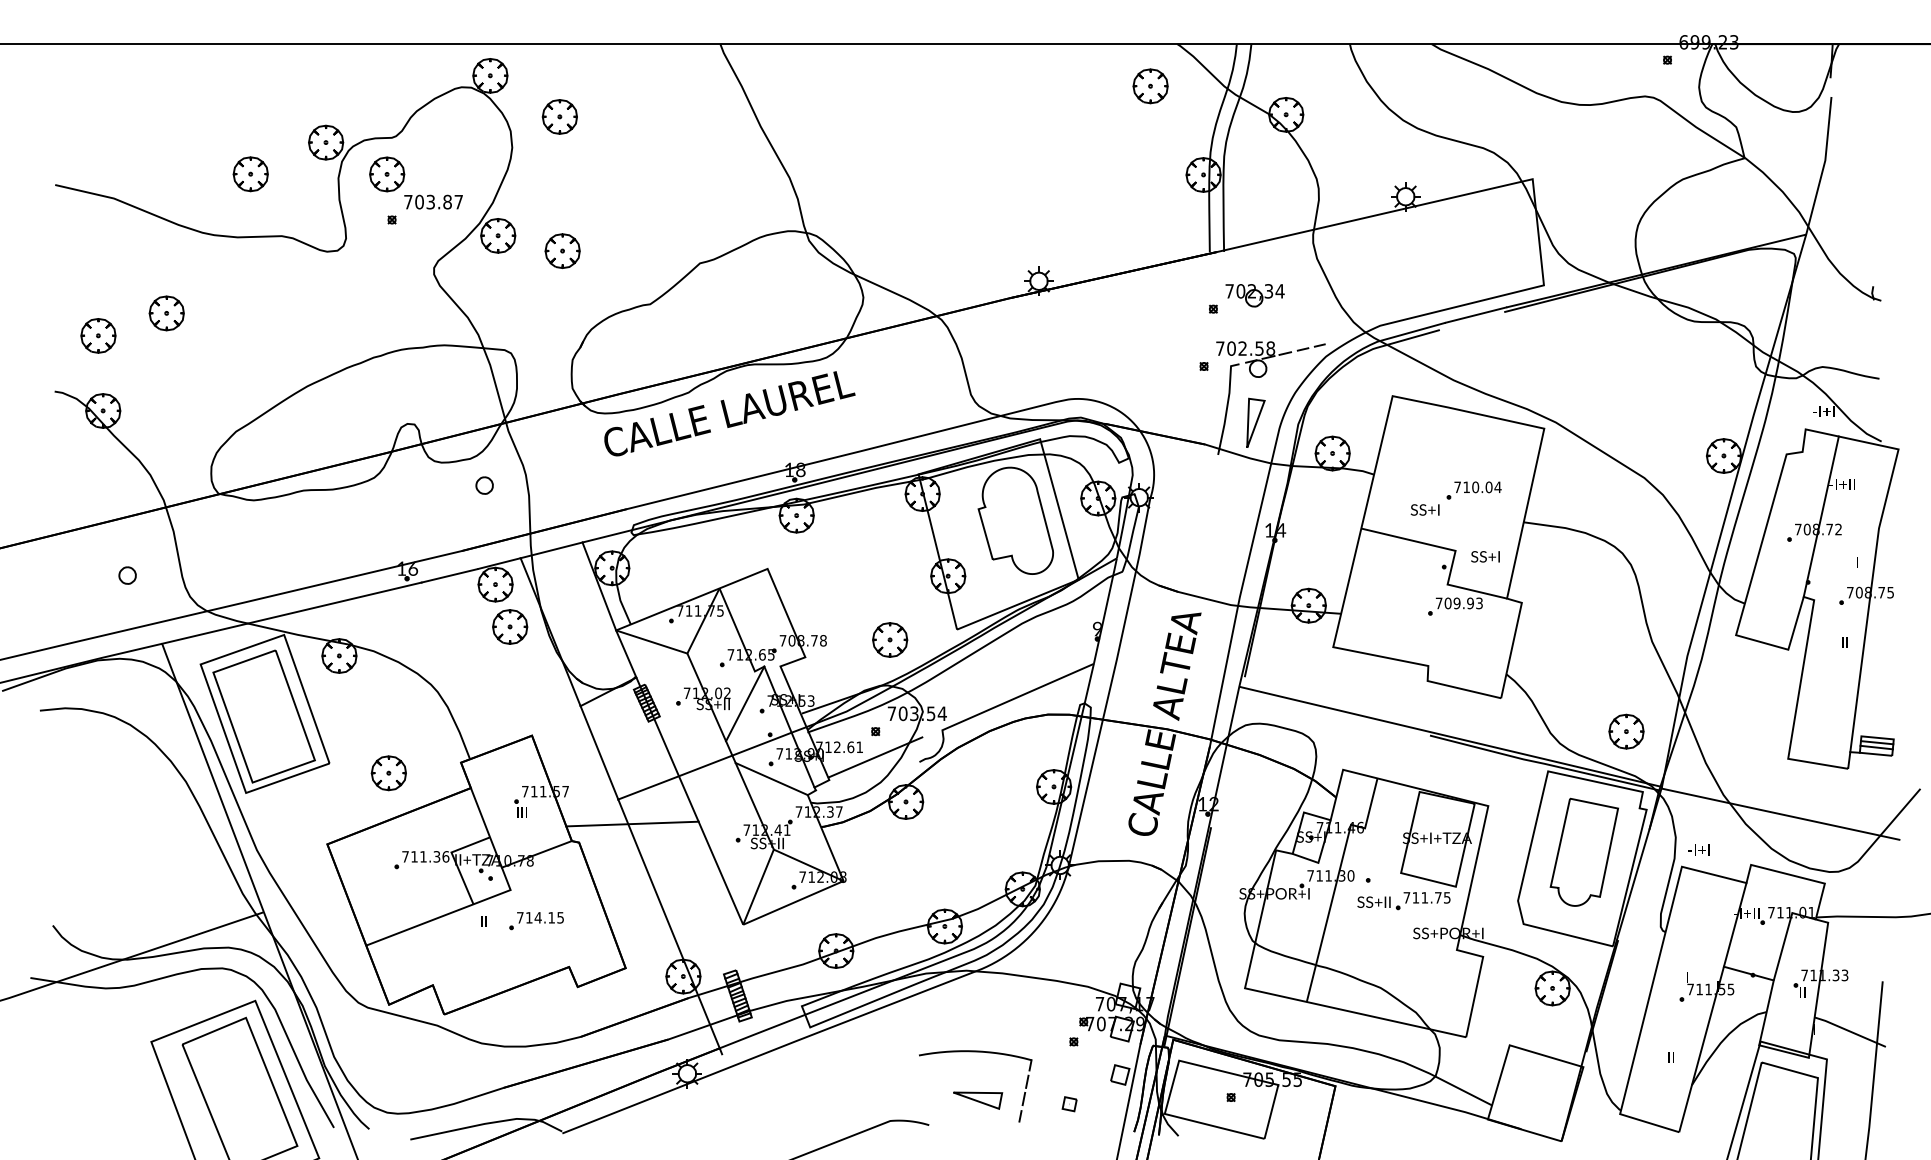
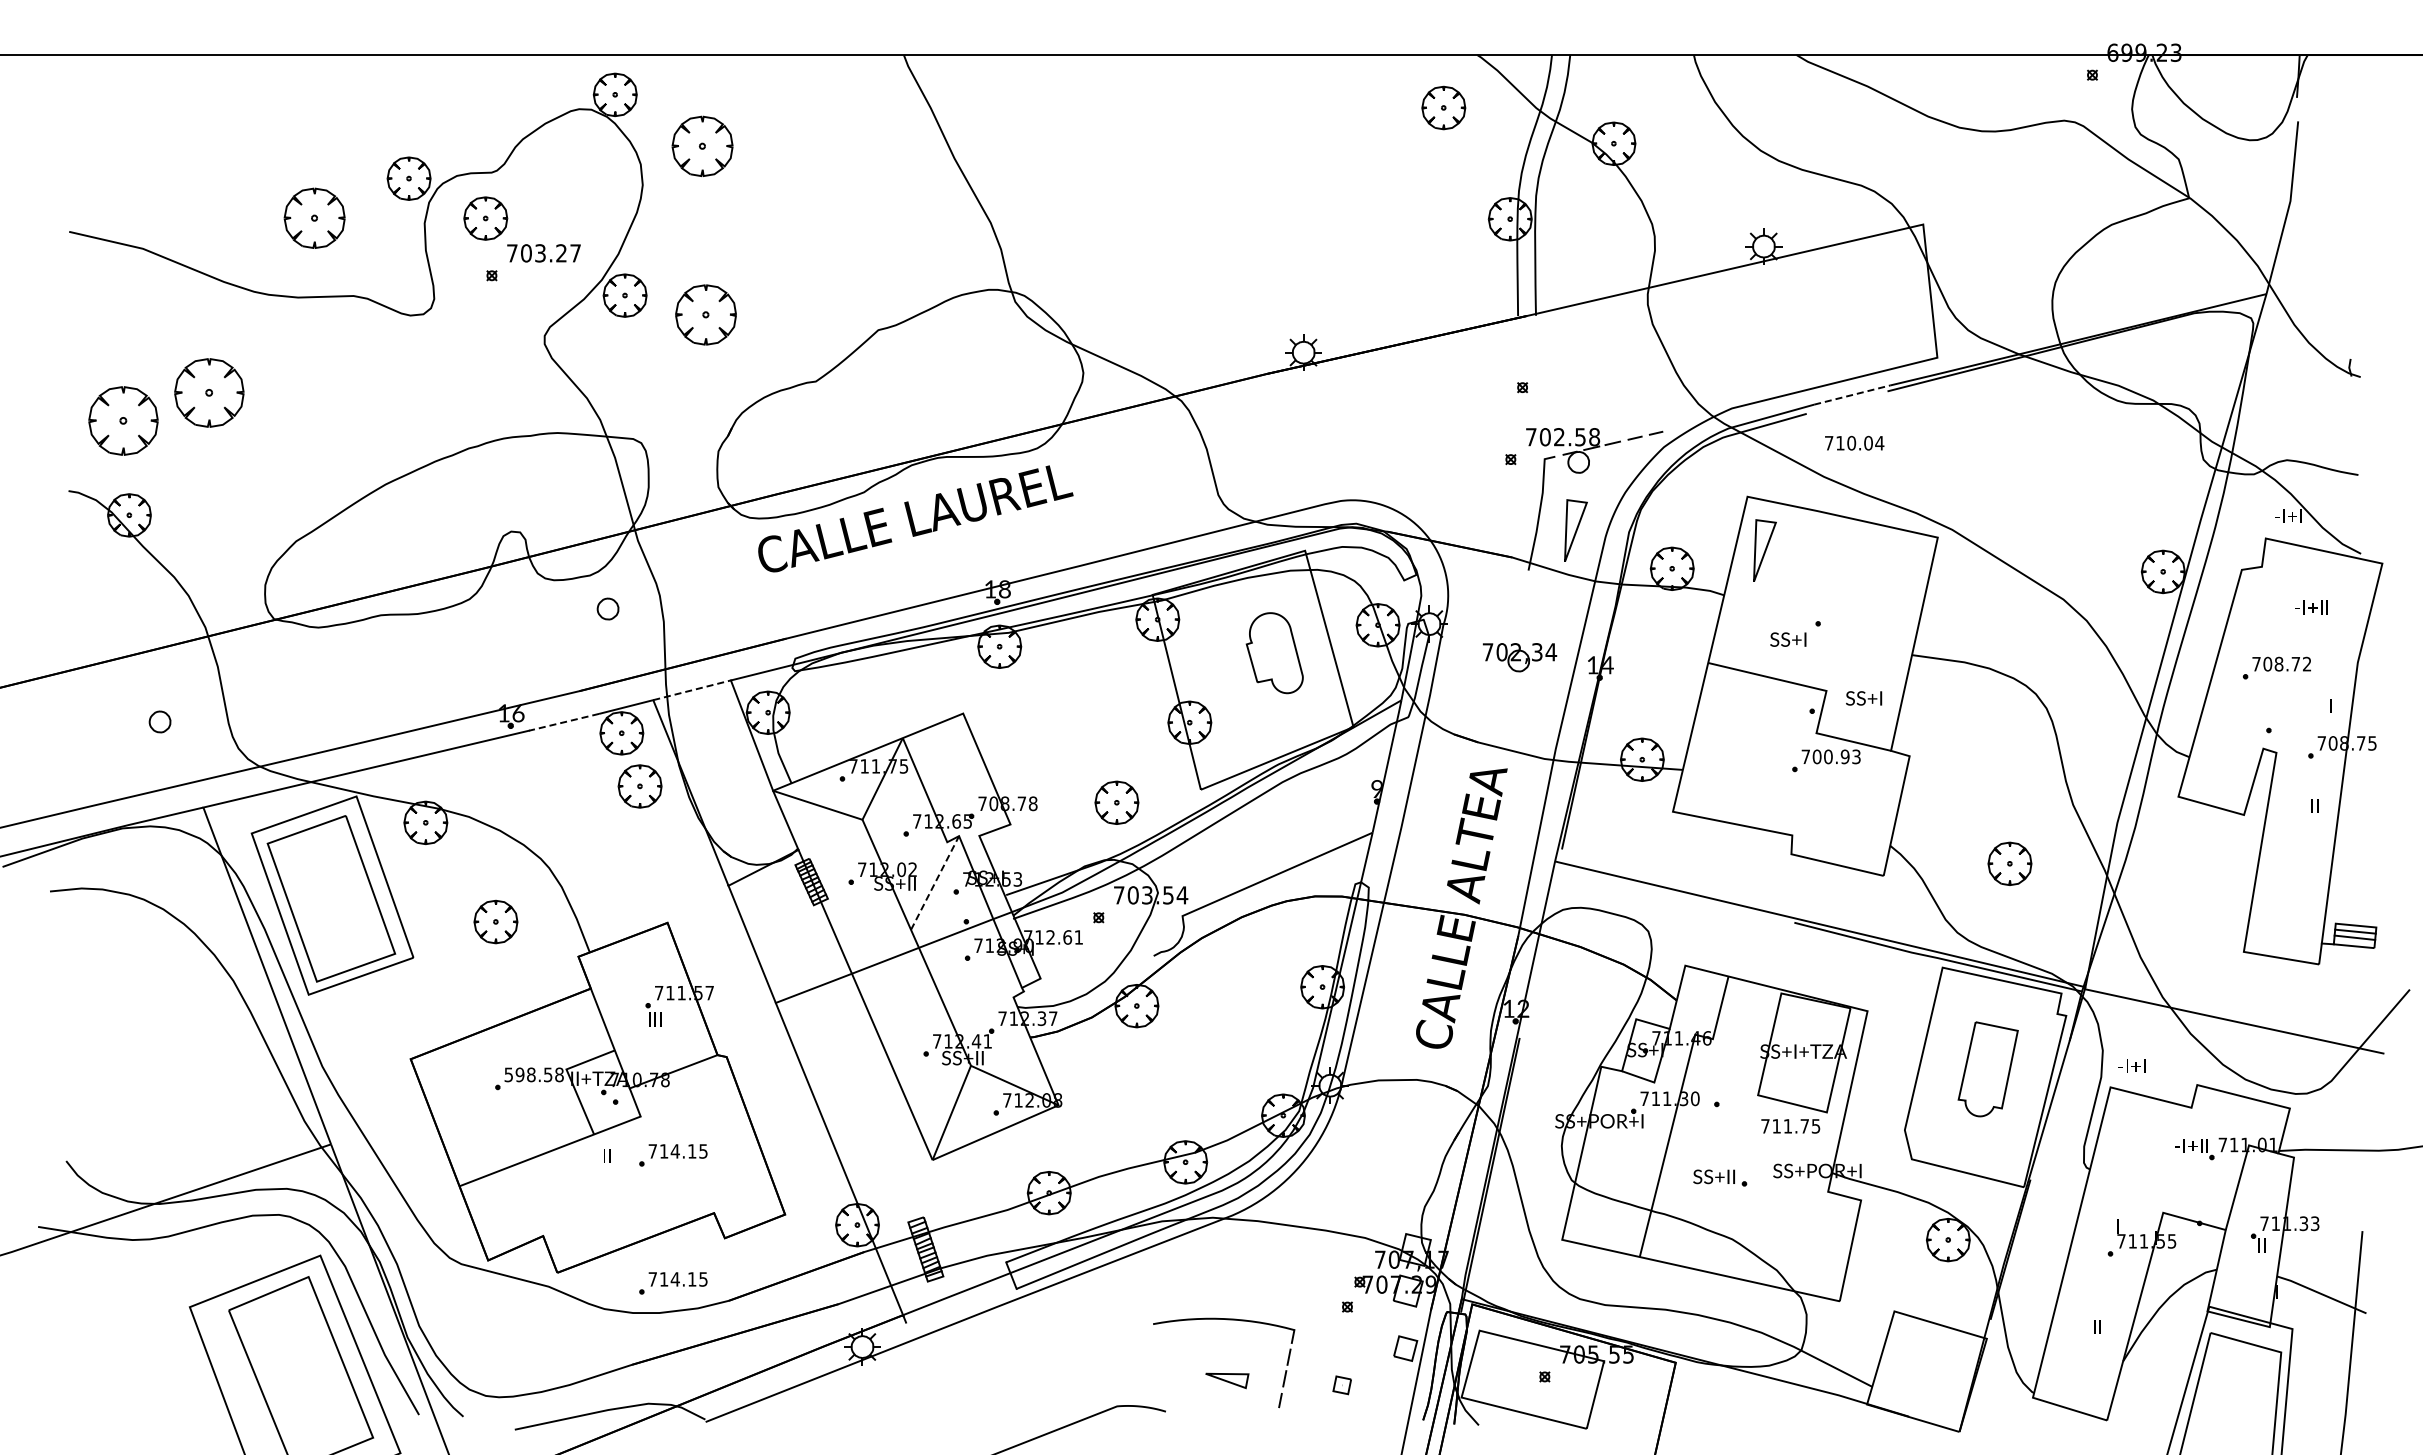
part: (559, 117) -> (702, 146), size x1.4
part: (250, 174) -> (314, 218), size x1.4
text: (447, 202) -> (561, 253), 703.87 -> 703.27
part: (562, 250) -> (705, 314), size x1.4
part: (1254, 295) -> (1519, 657), moved
part: (166, 313) -> (208, 392), size x1.6
line: (1476, 314) -> (1852, 394), solid -> dashed
part: (98, 336) -> (123, 421), size x1.6
part: (1406, 438) -> (1764, 550), added
text: (1477, 486) -> (1854, 442), moved
line: (1821, 516) -> (2285, 647), removed
part: (1015, 520) -> (1274, 652), size x0.6
line: (551, 550) -> (692, 690), solid -> dashed
line: (449, 576) -> (563, 722), solid -> dashed
text: (1457, 603) -> (1828, 757), 709.93 -> 700.93
line: (745, 704) -> (935, 883), solid -> dashed
part: (1626, 731) -> (2009, 863), moved
line: (875, 757) -> (1098, 950), removed
part: (388, 772) -> (495, 921), moved
line: (771, 779) -> (968, 977), removed
line: (632, 823) -> (793, 1033), removed
part: (1584, 852) -> (1988, 1069), size x0.7
text: (425, 856) -> (533, 1074), 711.36 -> 598.58
part: (1379, 902) -> (1720, 1177), moved
line: (1735, 924) -> (2177, 1159), removed
part: (536, 1023) -> (673, 1283), added
part: (978, 1100) -> (1227, 1380), size x0.7

